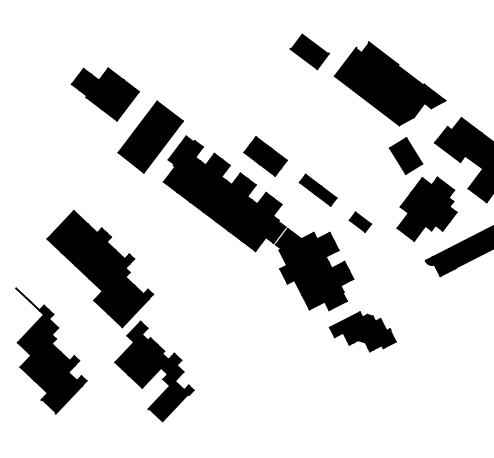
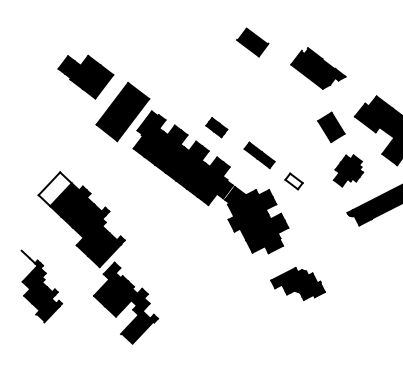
part: (390, 83) -> (318, 68), size x0.6
part: (265, 156) -> (216, 127), size x0.6
part: (427, 208) -> (348, 170), size x0.6
fill: (359, 222) -> (293, 181), removed
fill: (66, 232) -> (54, 189), removed
part: (362, 331) -> (297, 283), moved
part: (51, 350) -> (41, 286), size x0.7

